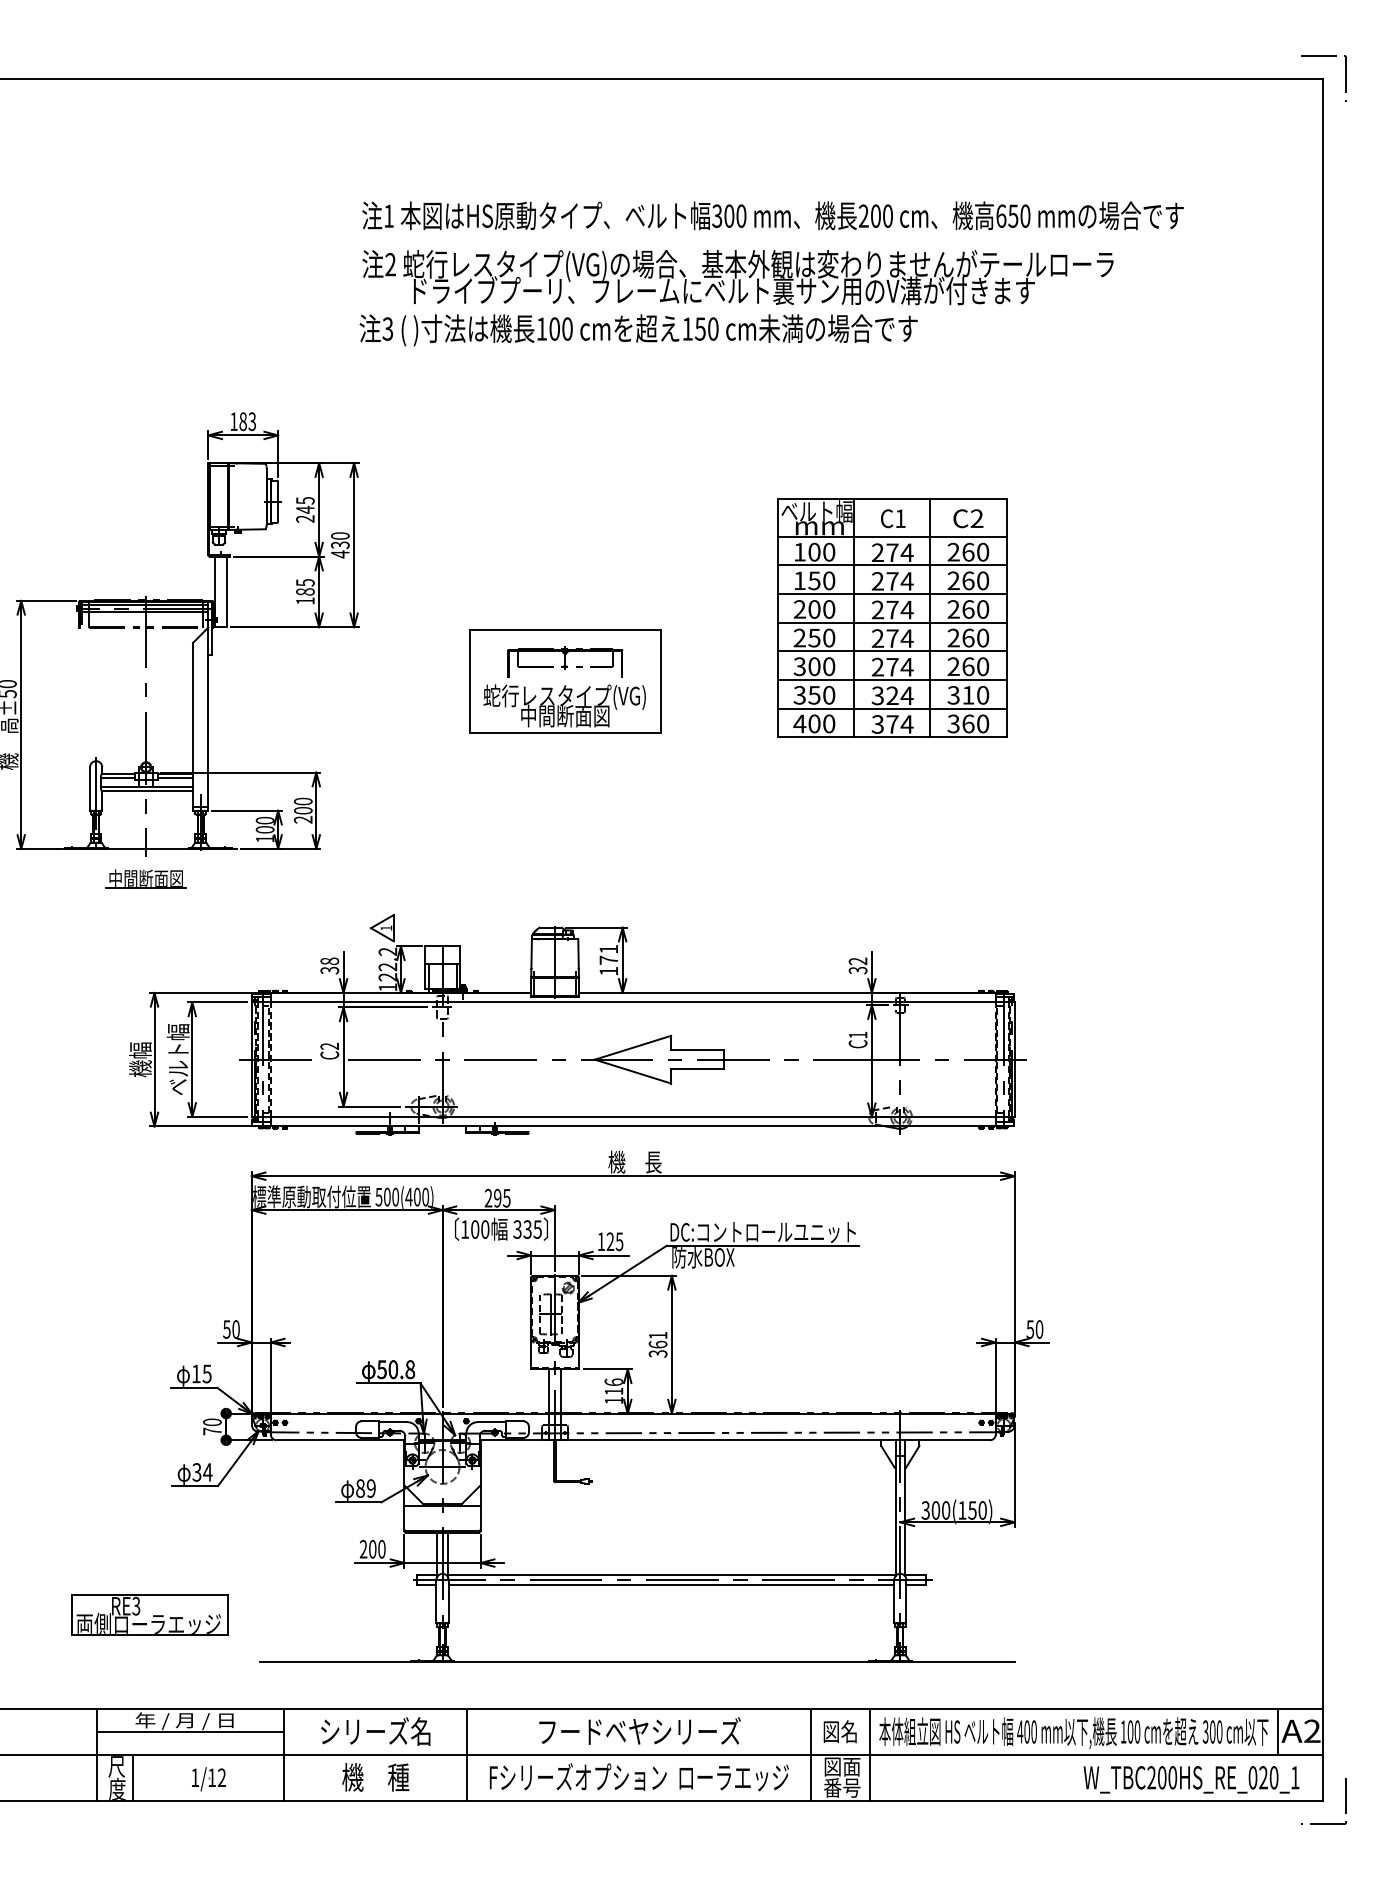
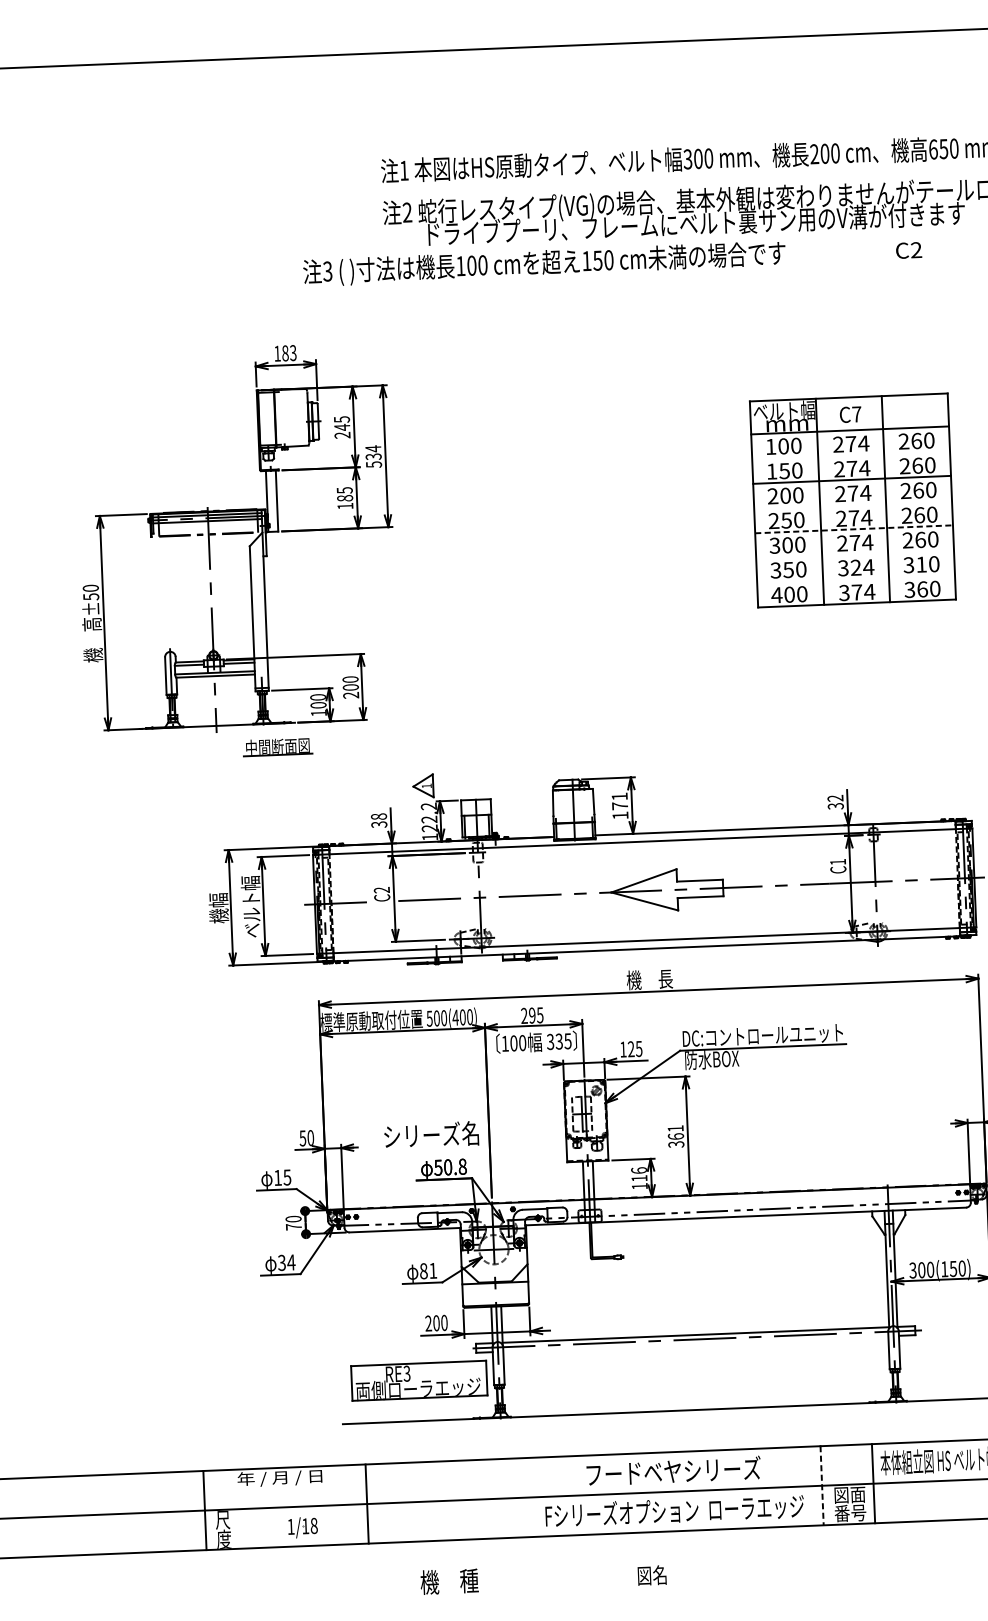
text: (638, 330) -> (544, 264), moved
text: (900, 518) -> (856, 414), C1 -> C7
text: (968, 518) -> (909, 250), moved
text: (340, 545) -> (373, 457), 430 -> 534
line: (891, 565) -> (850, 455), removed
line: (891, 622) -> (852, 504), removed
line: (892, 651) -> (854, 529), solid -> dashed
line: (891, 679) -> (854, 553), removed
part: (565, 681) -> (572, 566), removed
line: (891, 708) -> (855, 578), removed
part: (145, 878) -> (277, 746), moved
text: (370, 1488) -> (432, 1270), 89 -> 81
line: (671, 1585) -> (695, 1344), removed
part: (149, 1614) -> (418, 1380), moved
text: (375, 1731) -> (431, 1134), moved
text: (839, 1731) -> (651, 1575), moved
line: (190, 1732) -> (285, 1487), removed
line: (467, 1754) -> (525, 1497), removed
line: (810, 1754) -> (821, 1485), solid -> dashed
line: (133, 1777) -> (237, 1528), removed
text: (222, 1777) -> (314, 1525), 1/12 -> 1/18
text: (375, 1777) -> (449, 1581), moved

